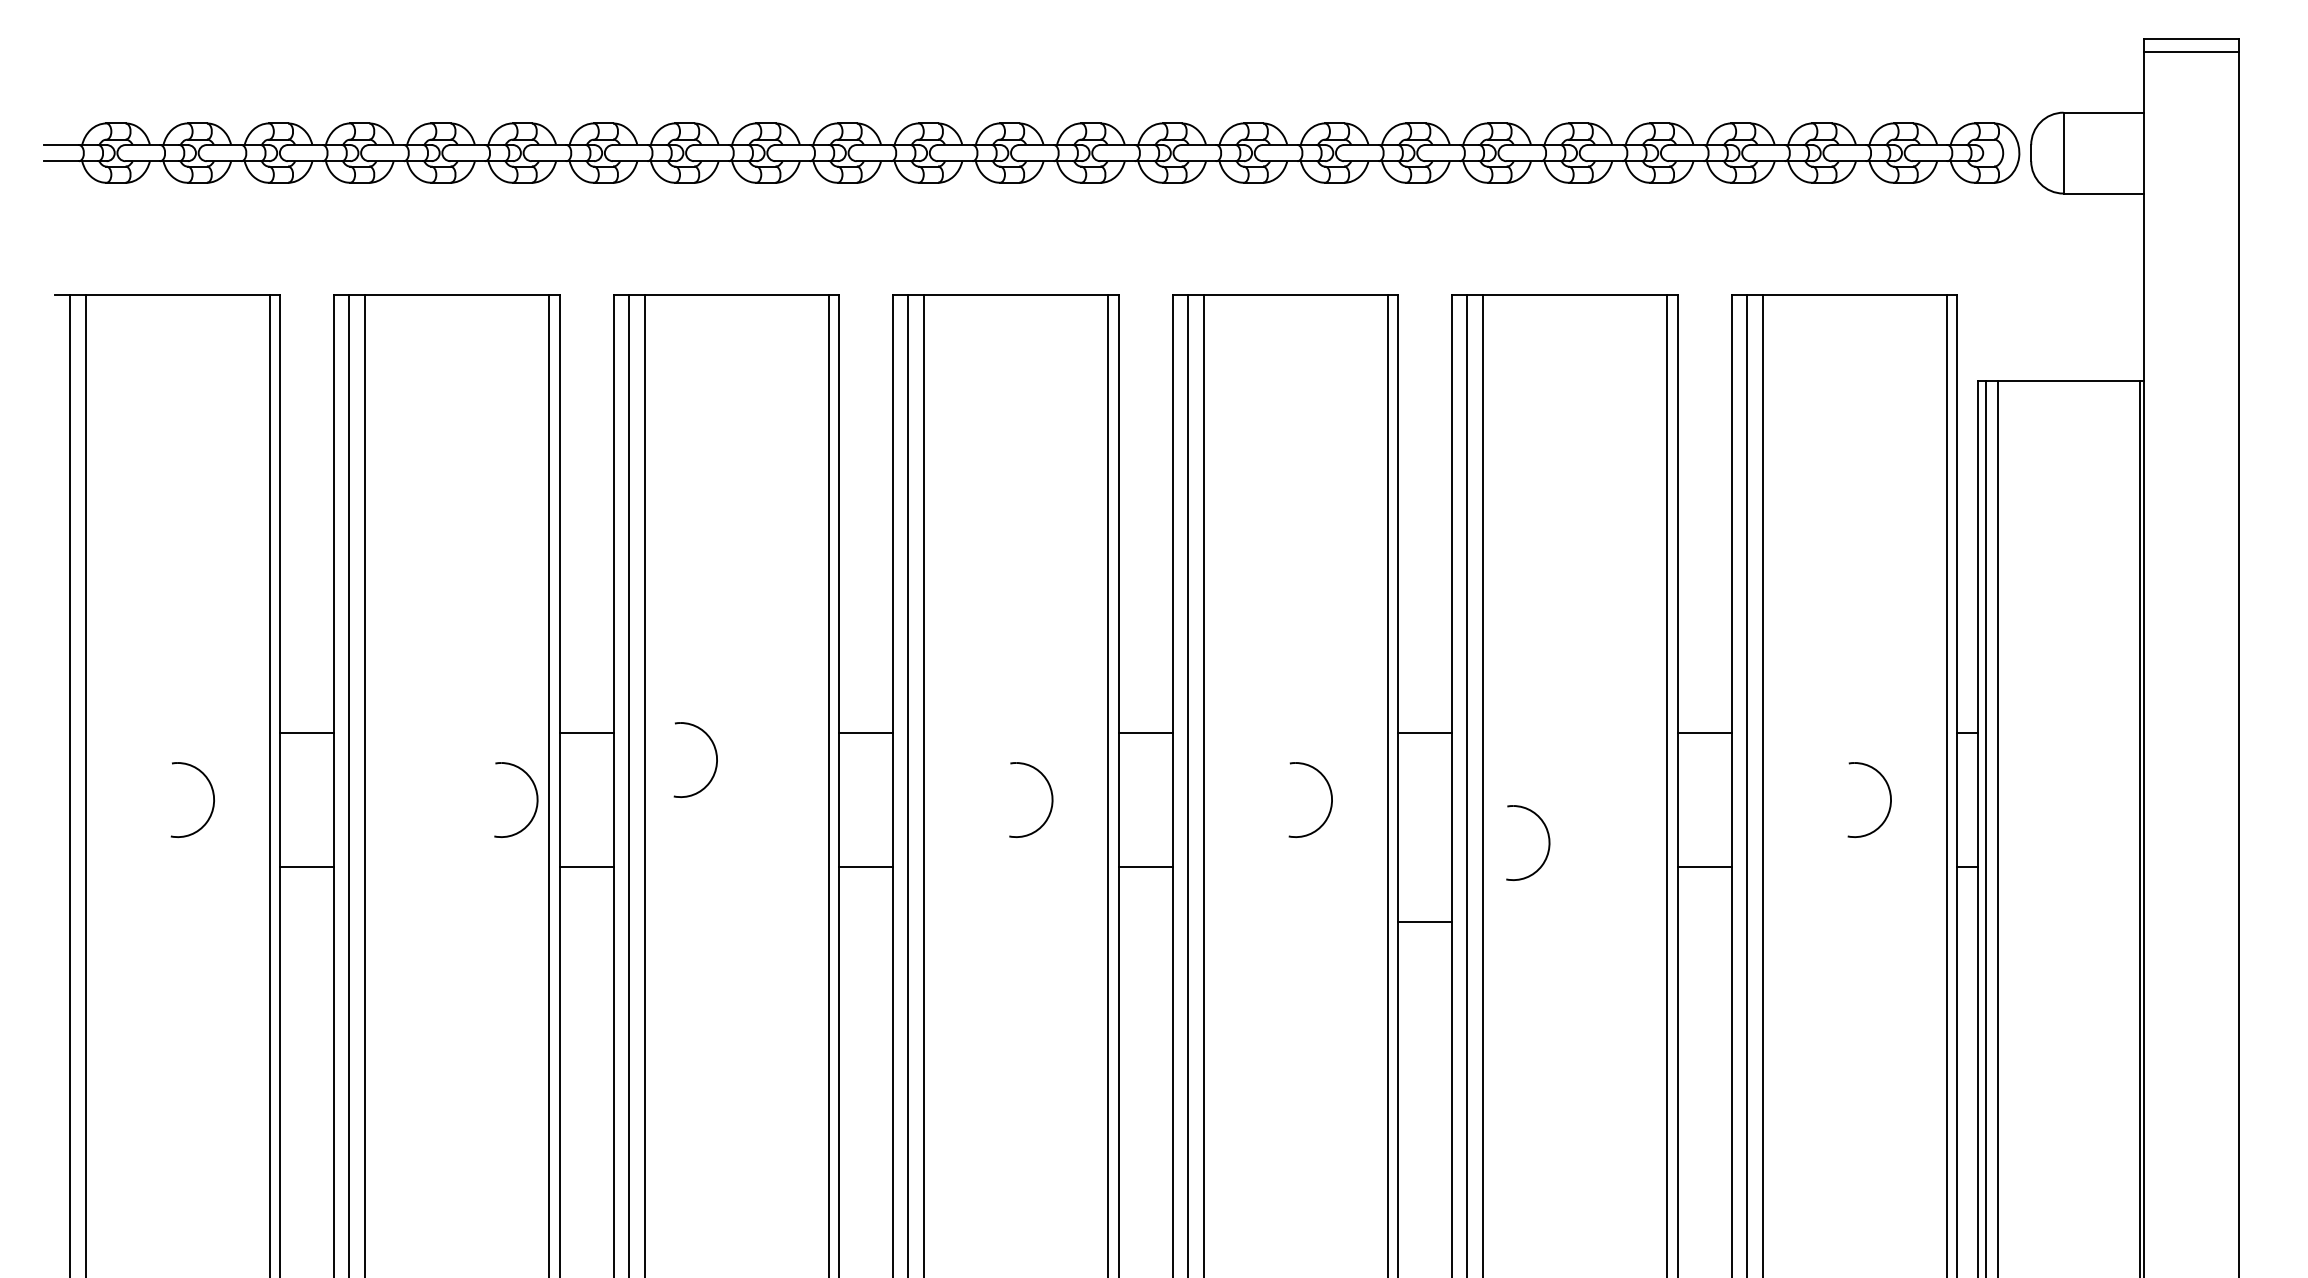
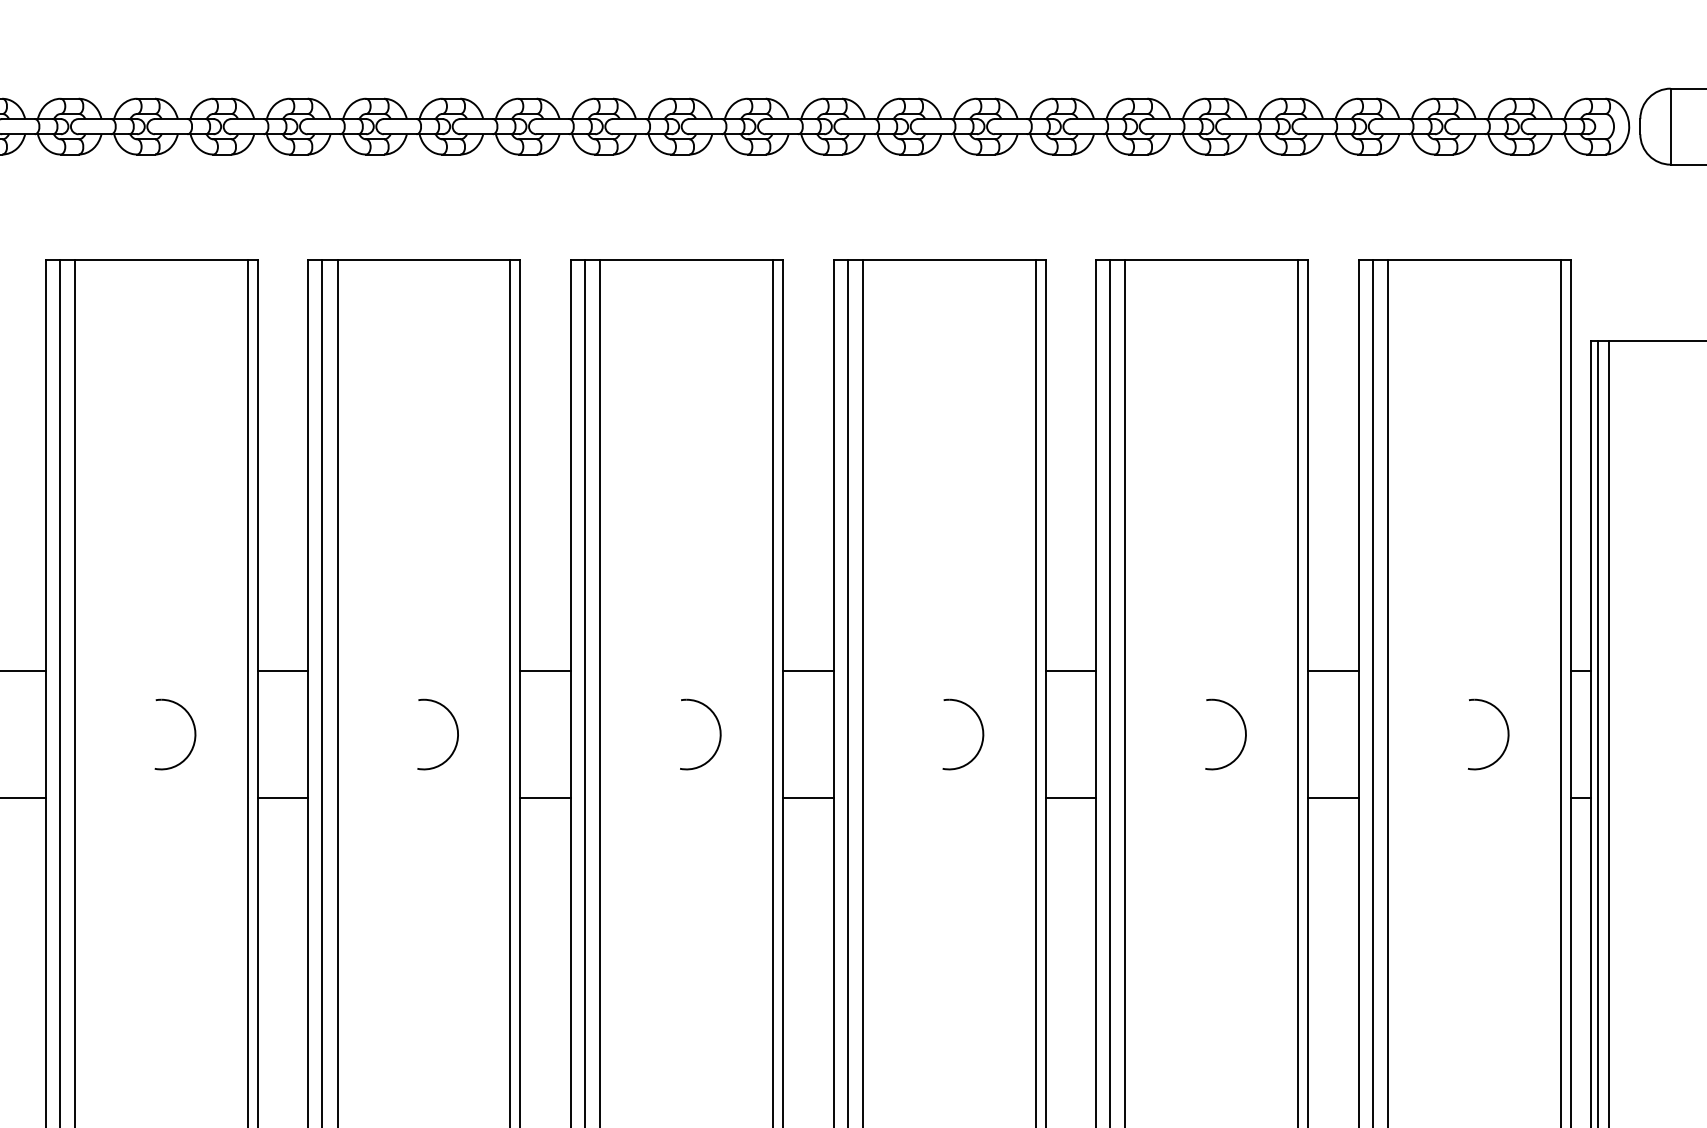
part: (715, 755) -> (456, 730), moved
part: (536, 799) -> (194, 734), moved
part: (1548, 842) -> (1244, 734), moved
line: (1425, 922) -> (1071, 797), moved

